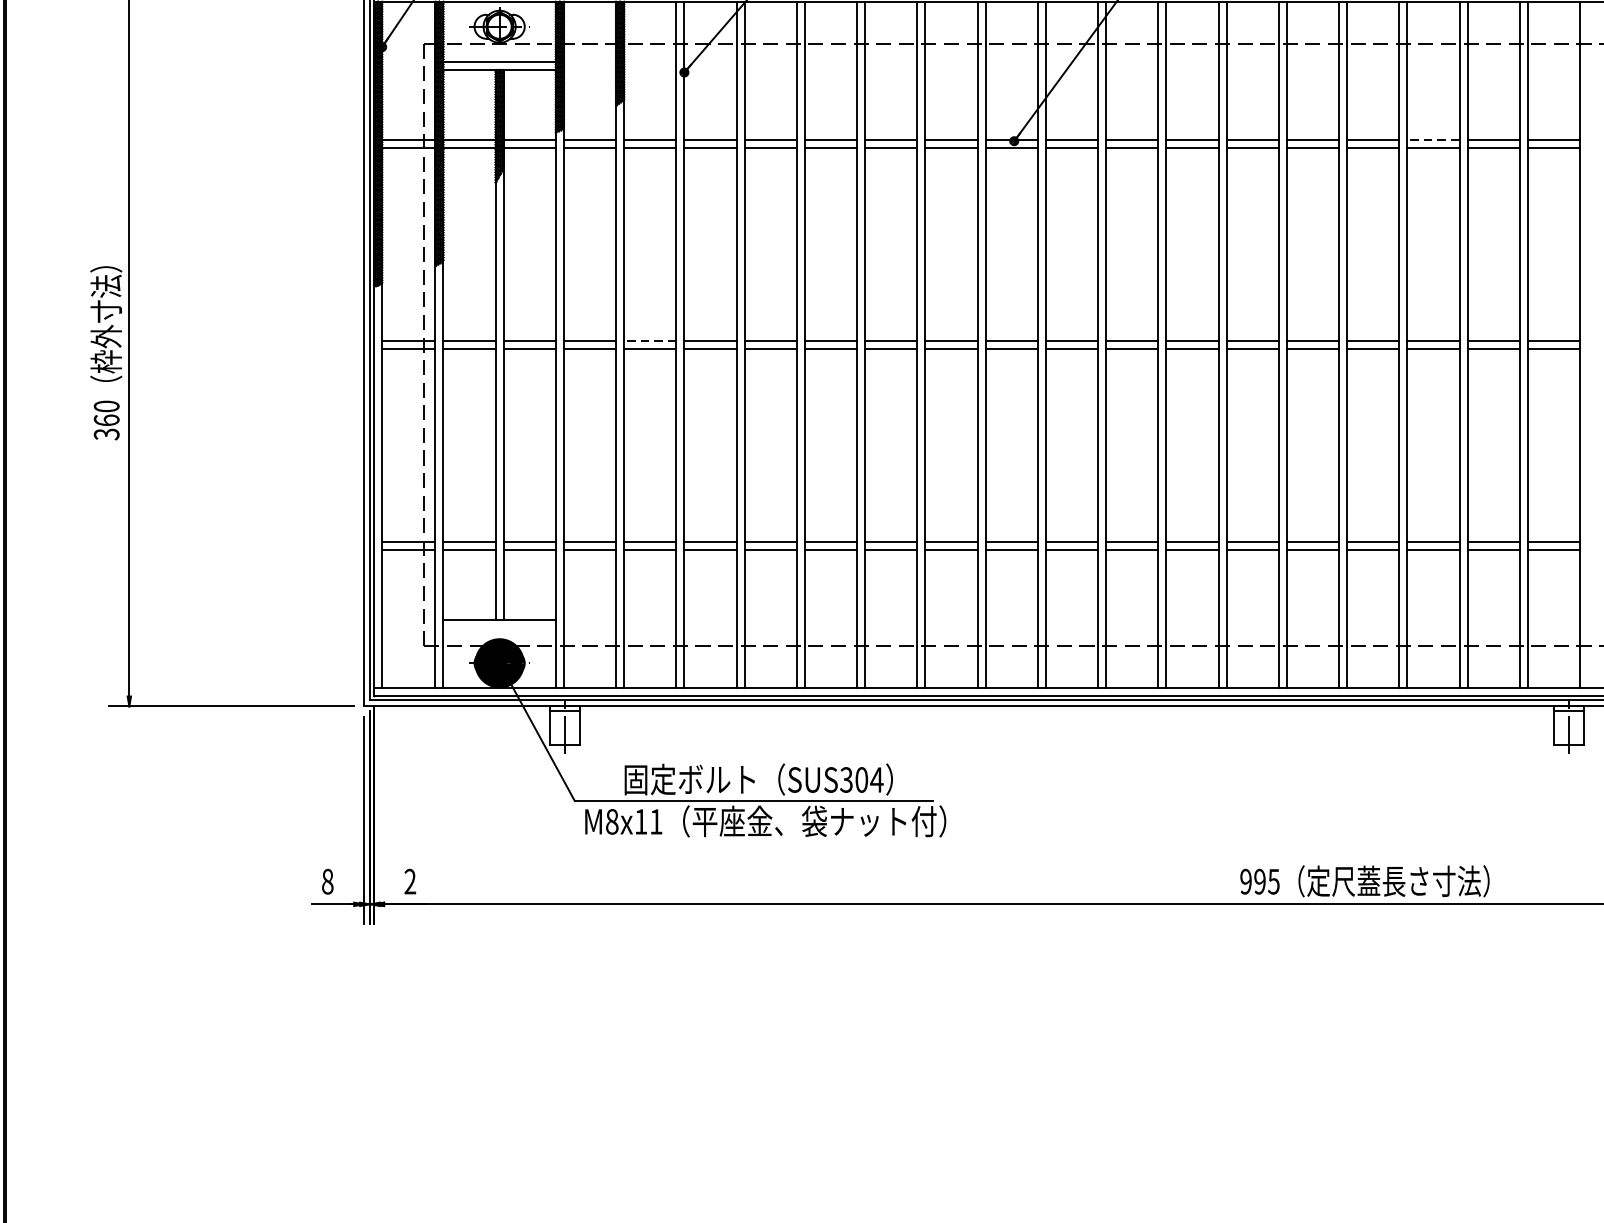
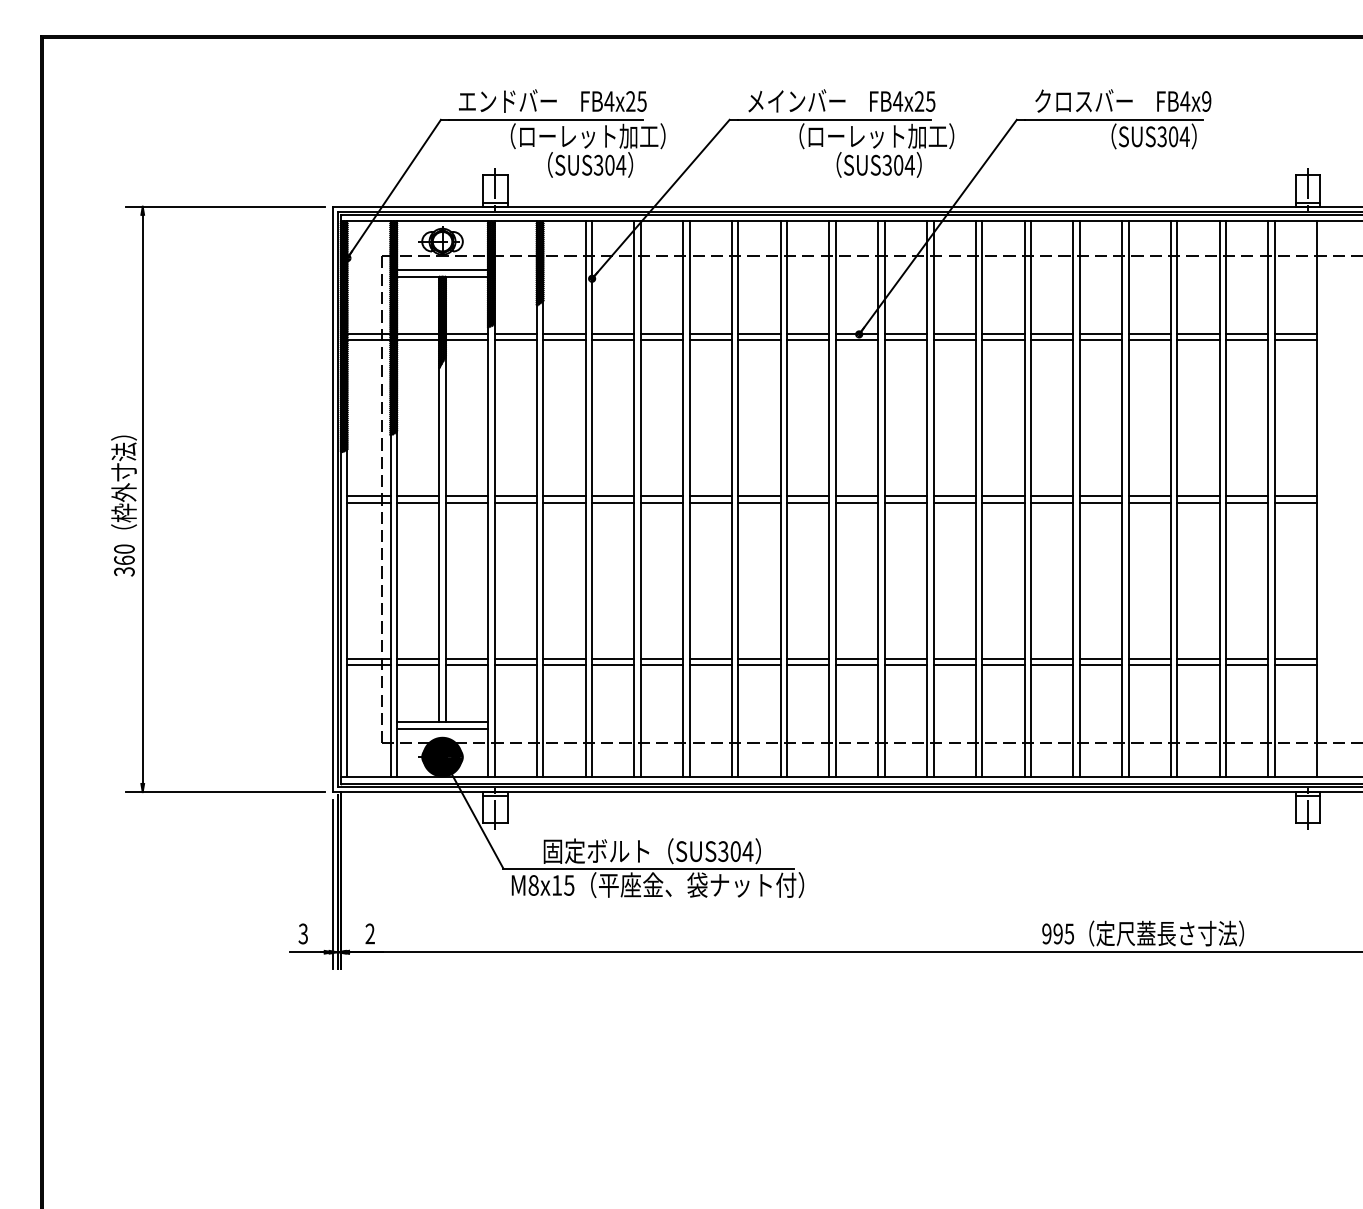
line: (1433, 140) -> (1198, 333), dashed -> solid
line: (649, 341) -> (563, 496), dashed -> solid
line: (499, 627) -> (442, 728), added
text: (656, 821) -> (569, 885), M8x11 -> M8x15
text: (327, 881) -> (303, 933), 8 -> 3

